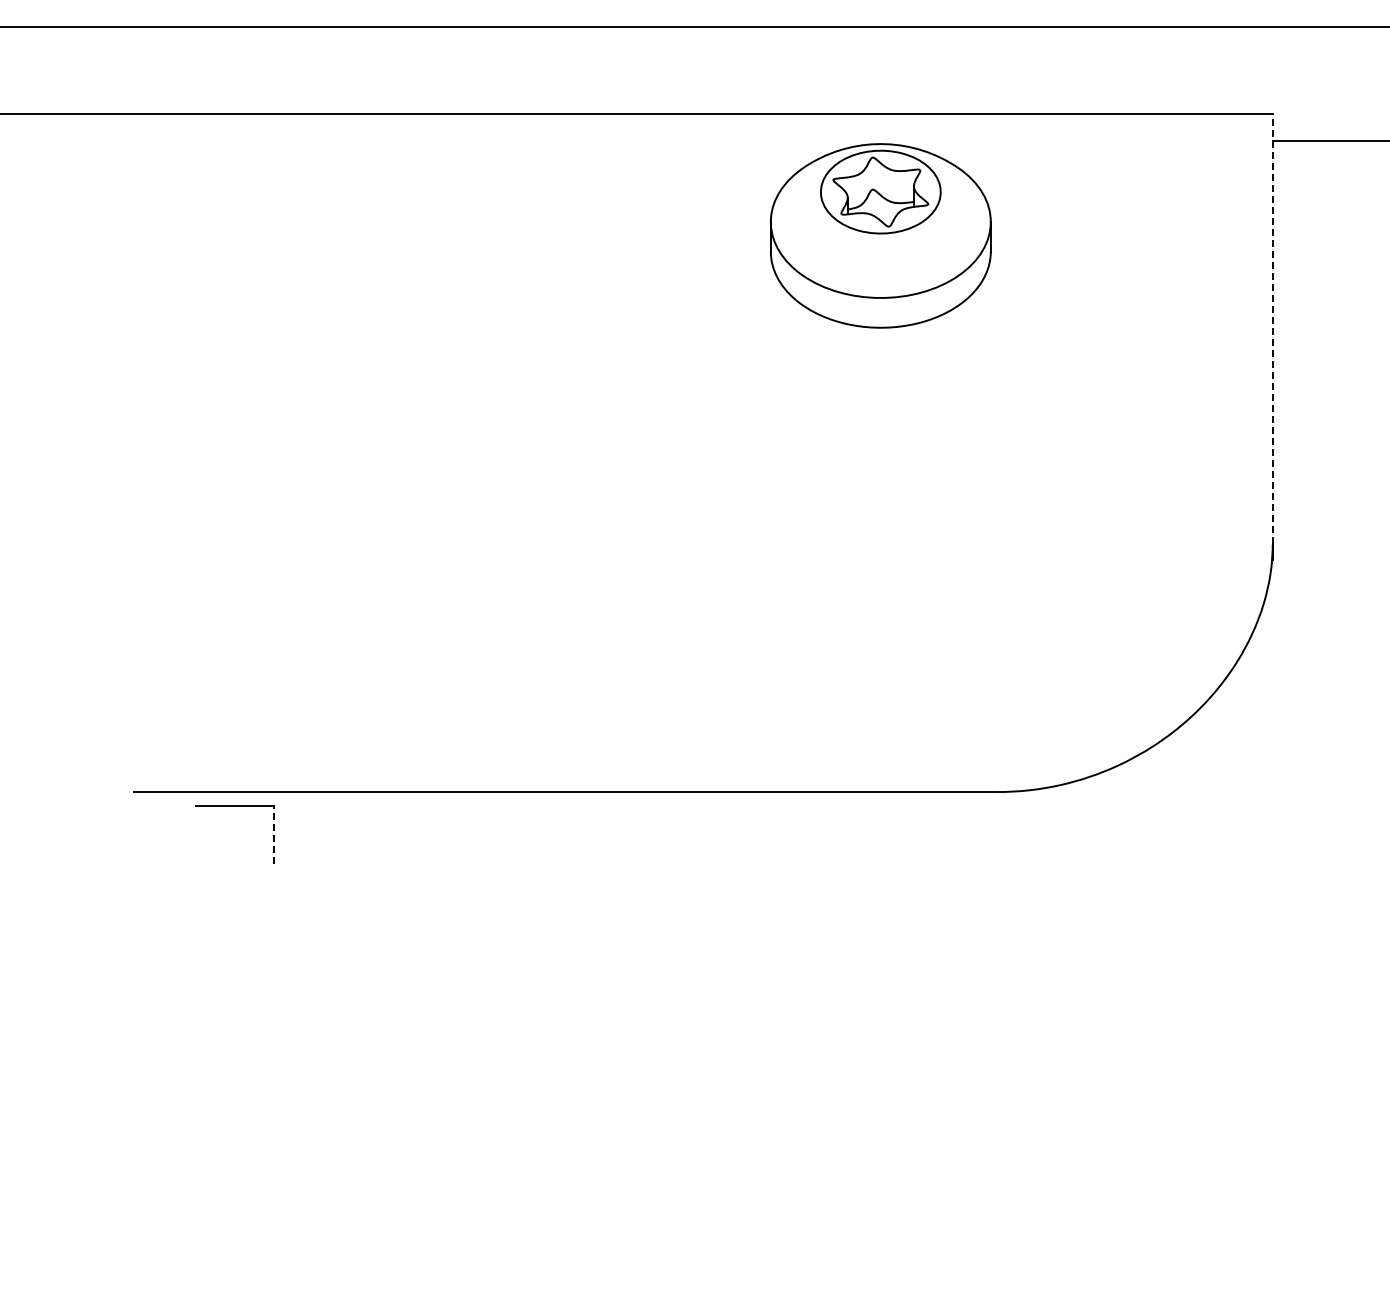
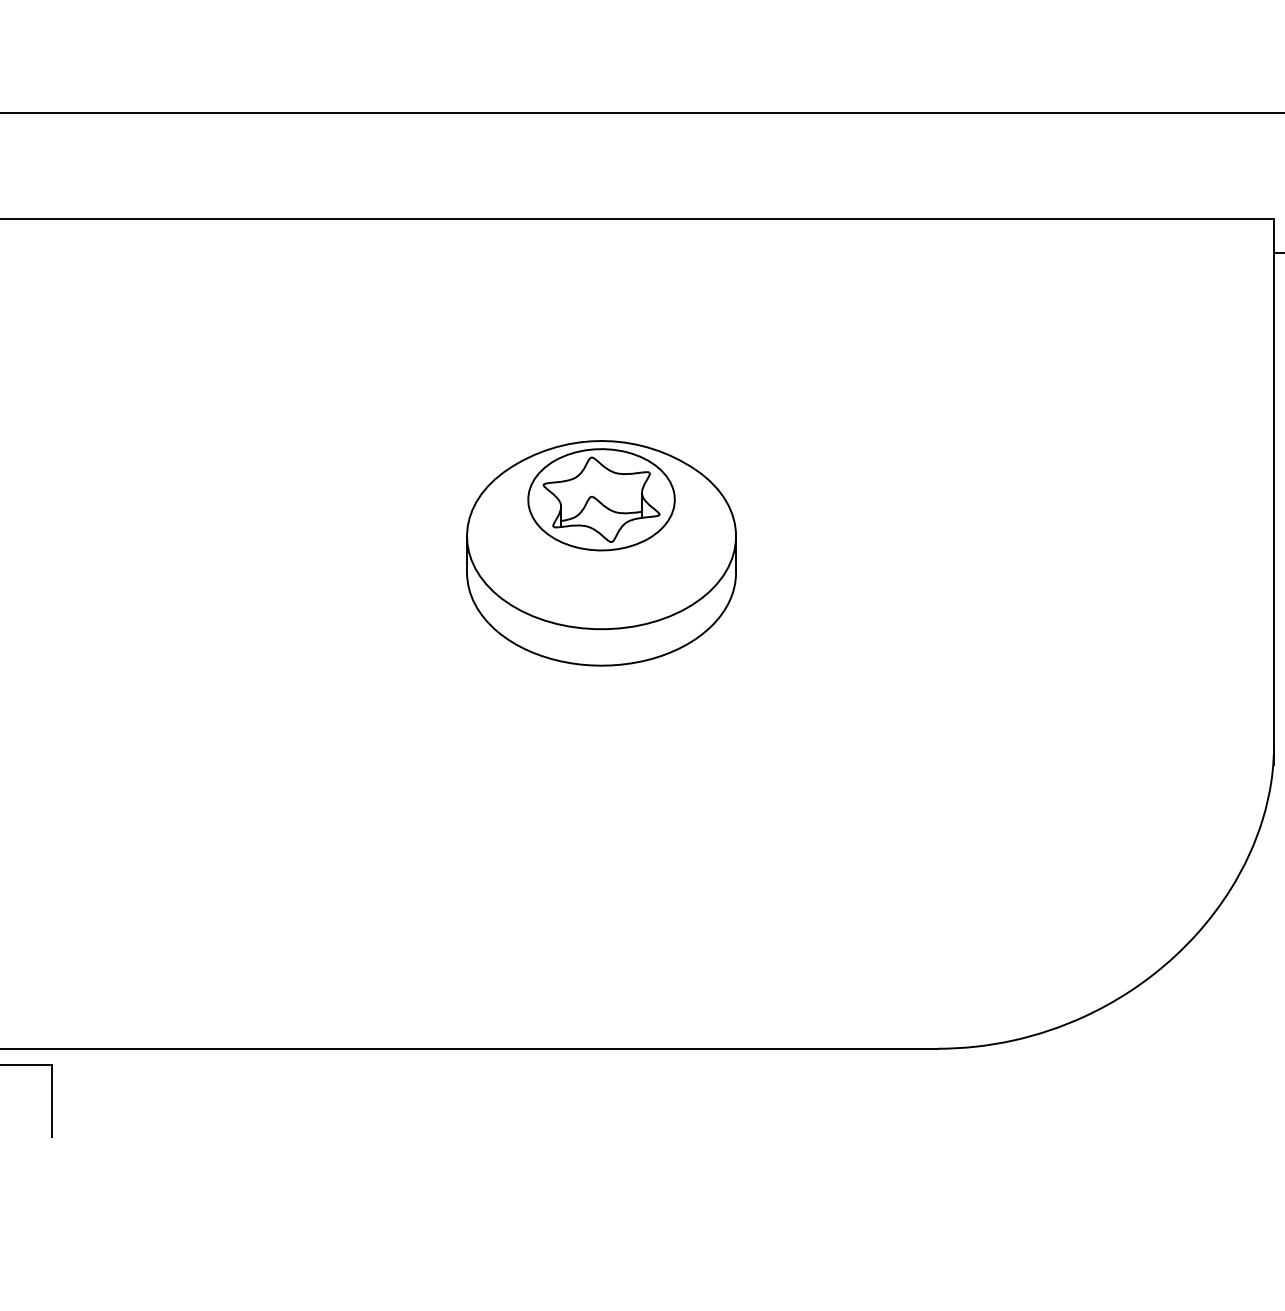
part: (880, 235) -> (601, 552), moved
line: (1272, 328) -> (1273, 481), dashed -> solid
line: (273, 834) -> (52, 1100), dashed -> solid

